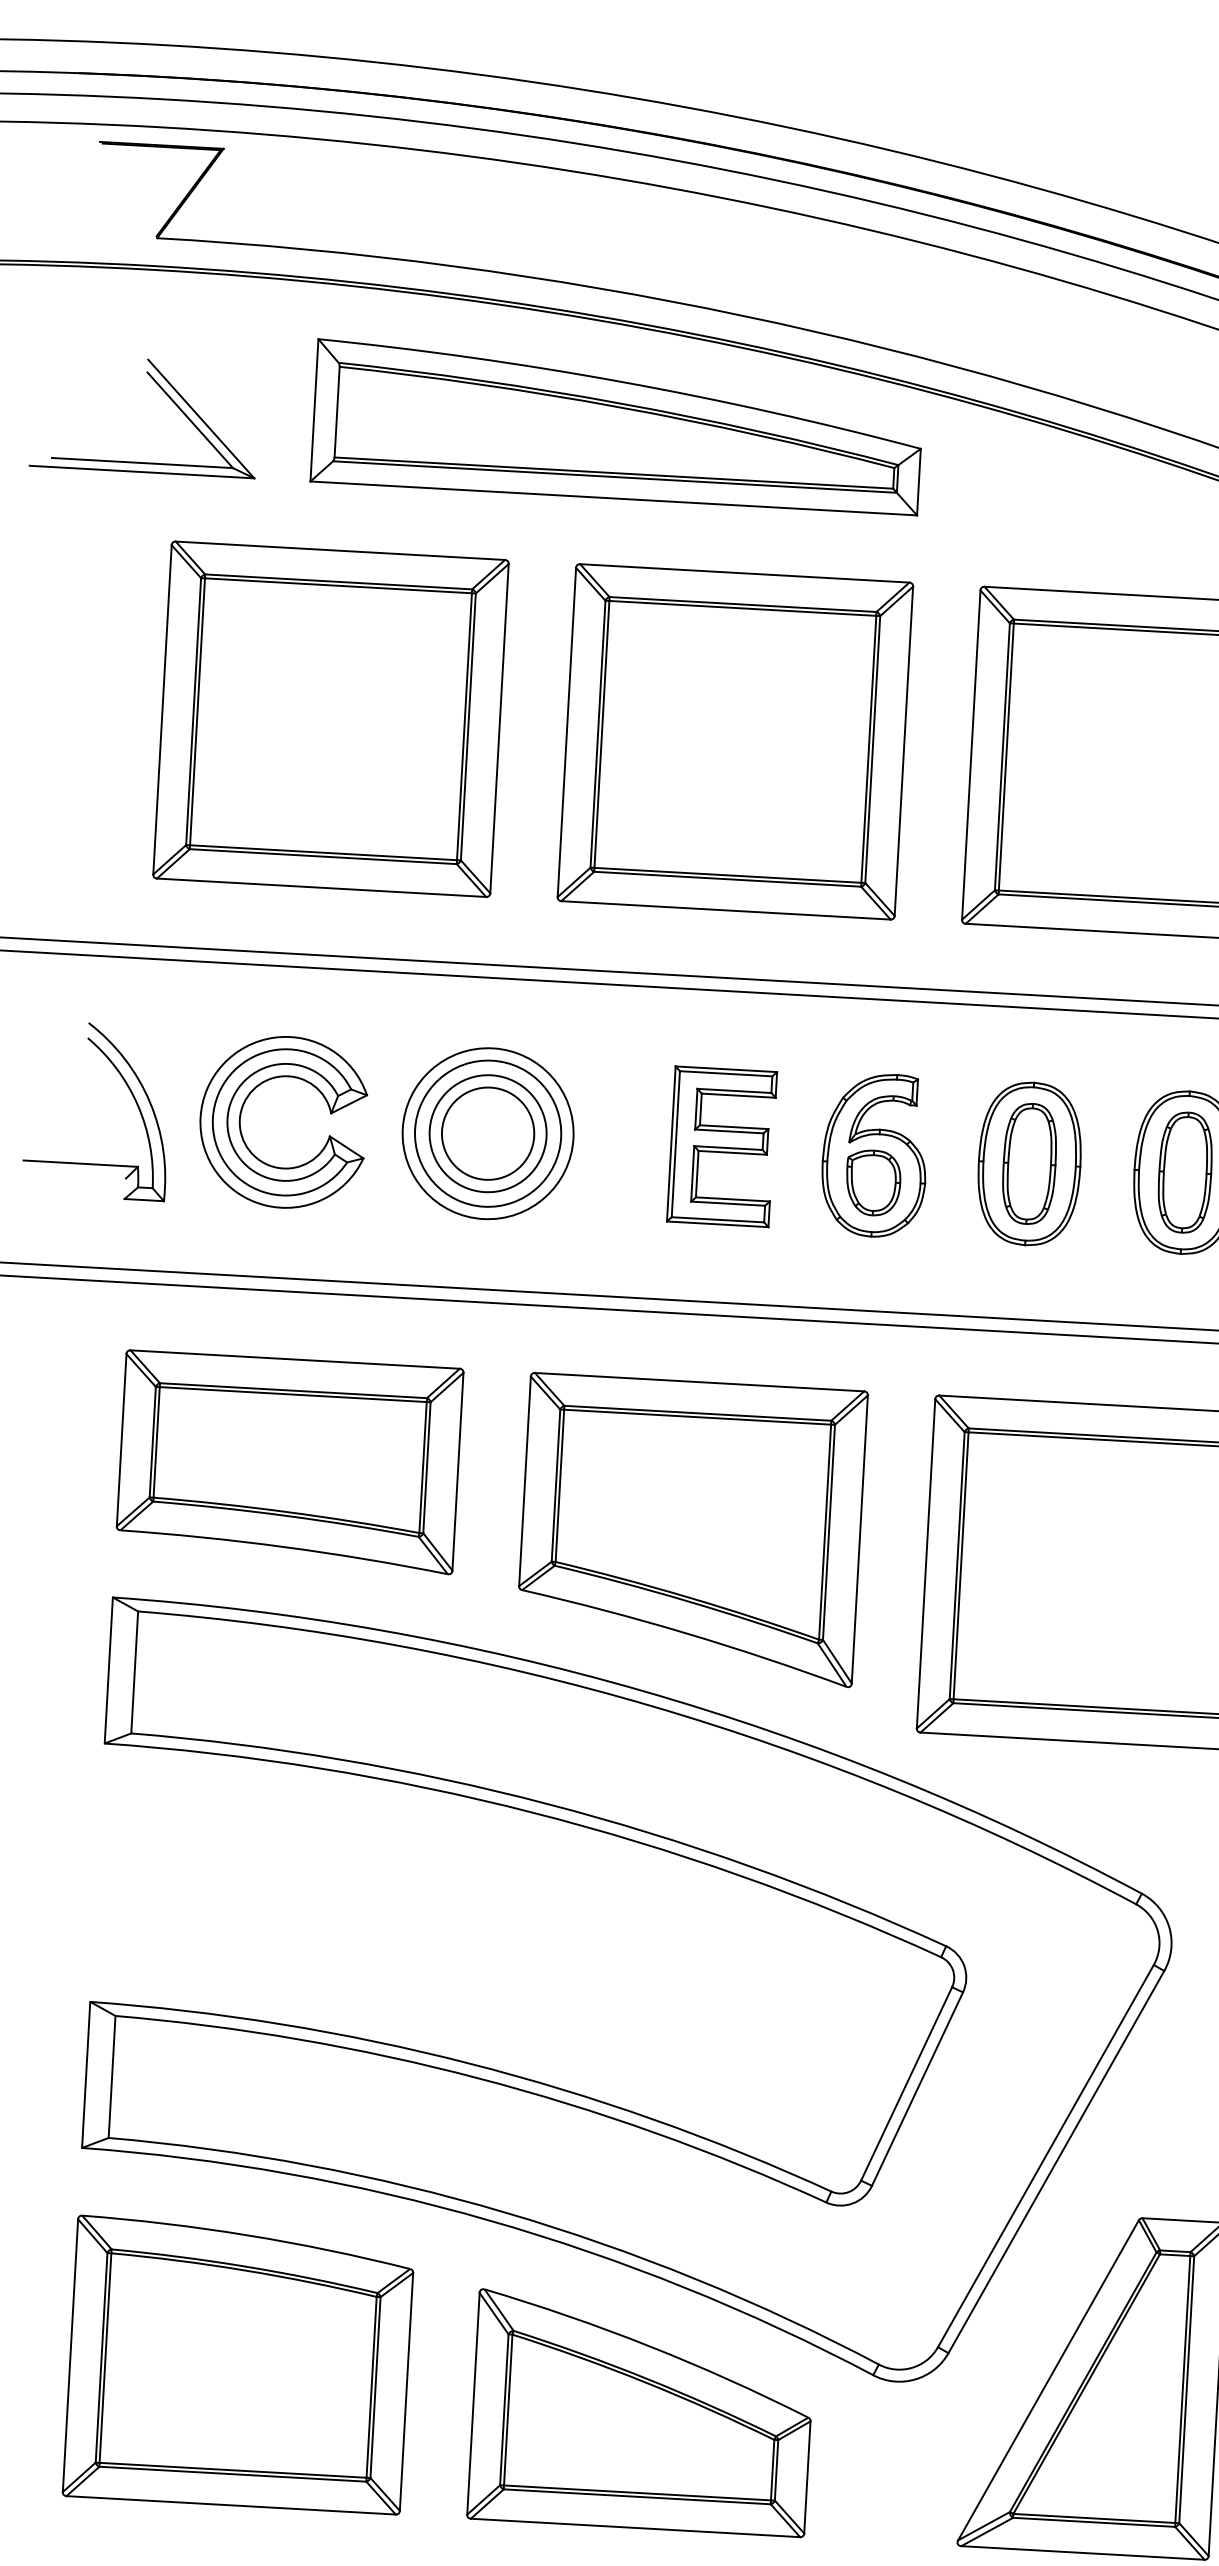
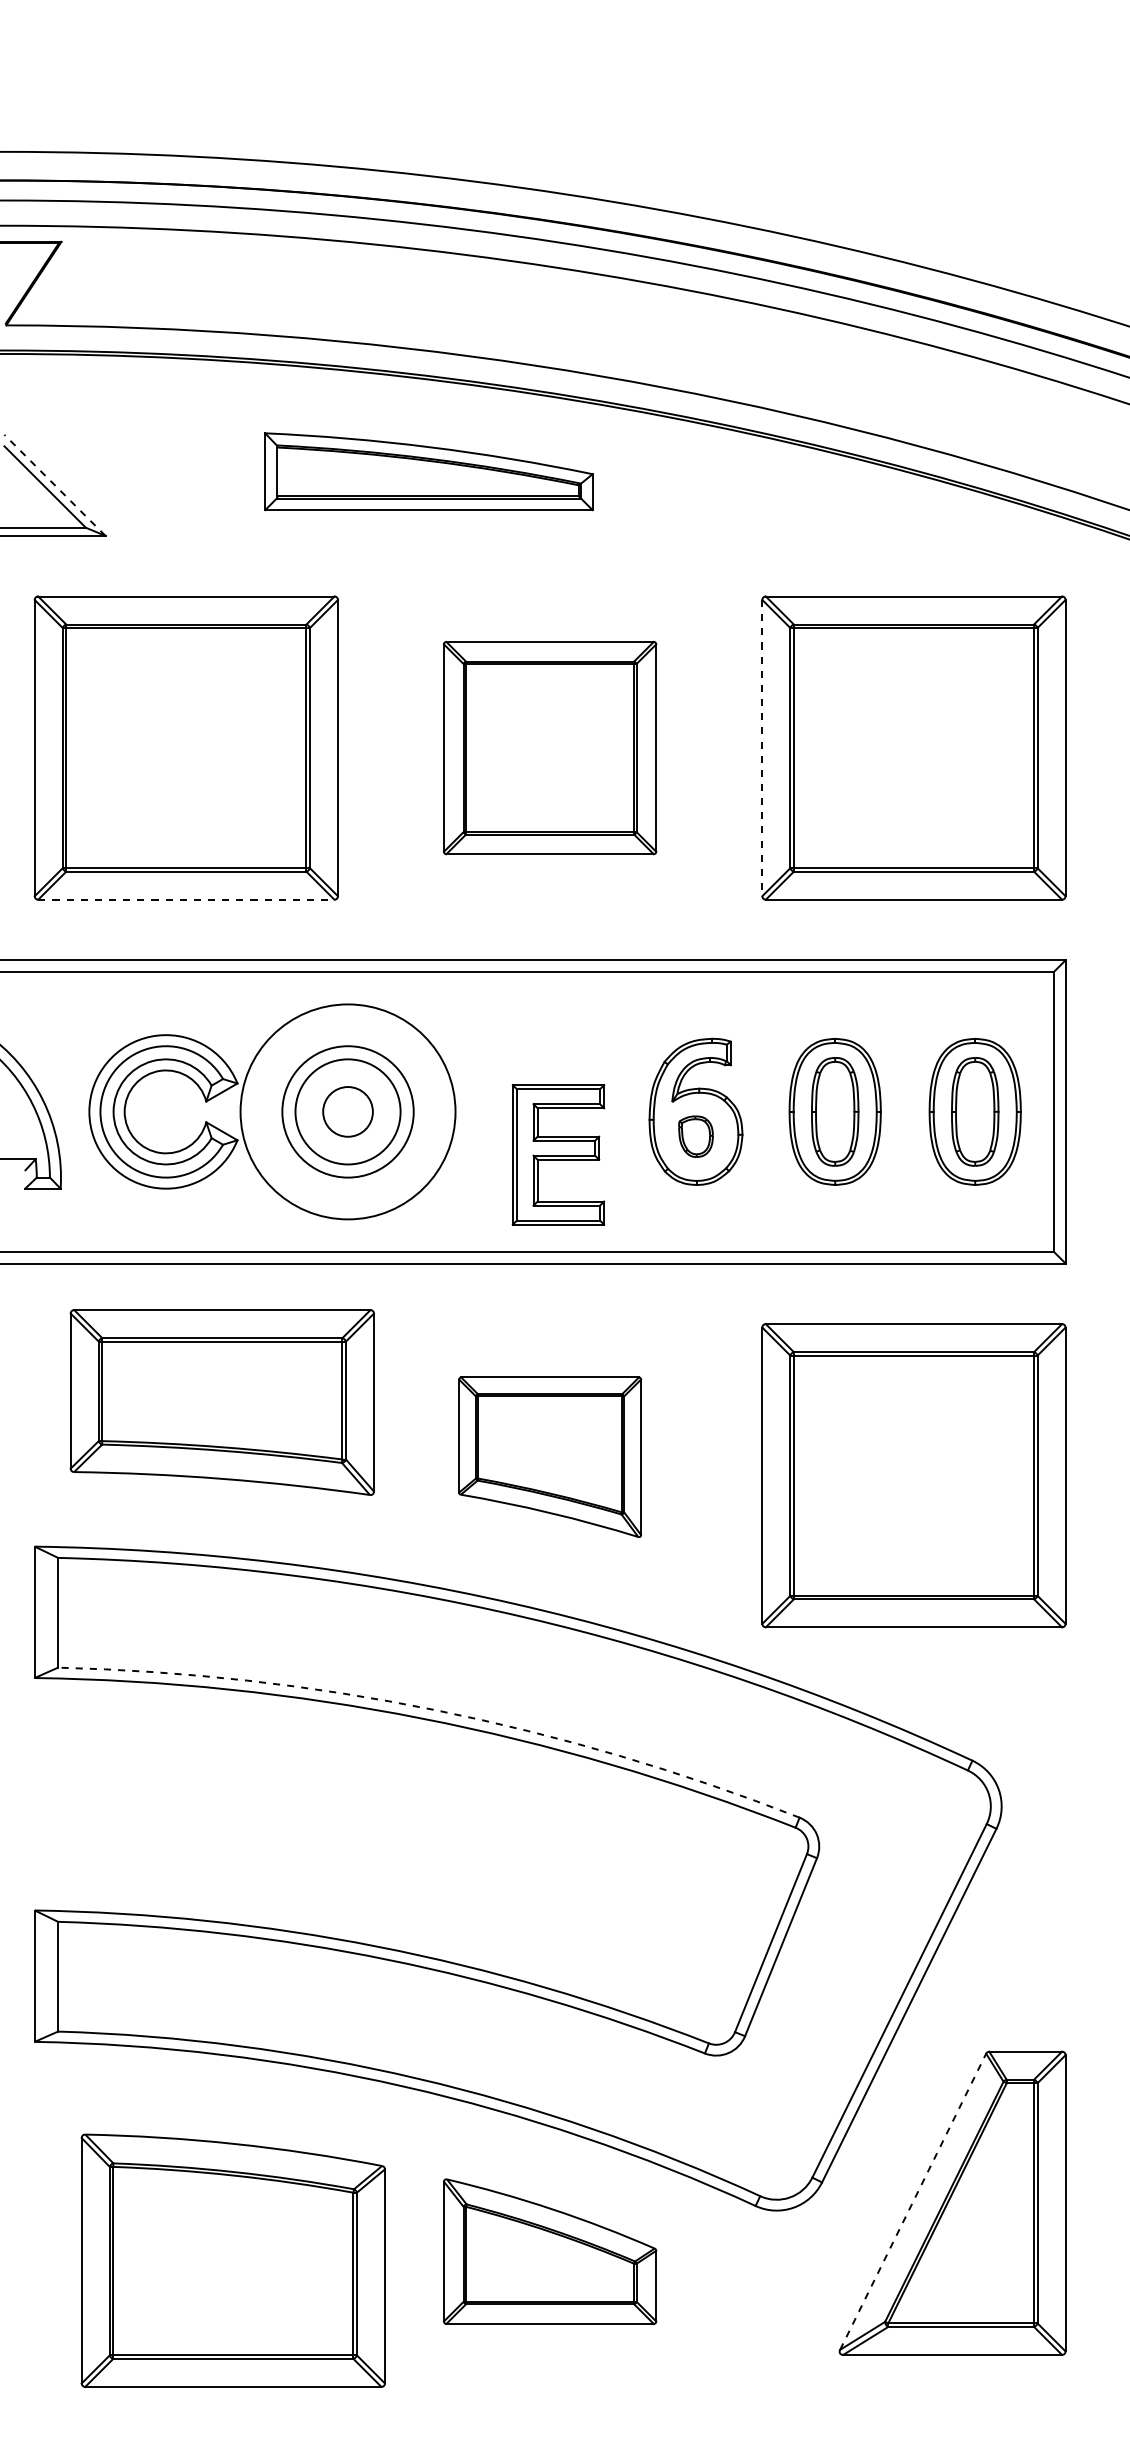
line: (200, 419) -> (54, 485), solid -> dashed
part: (617, 426) -> (428, 471), size x0.6
part: (734, 741) -> (549, 747), size x0.7
line: (971, 755) -> (762, 748), solid -> dashed
line: (321, 887) -> (186, 899), solid -> dashed
circle: (487, 1133) -> (347, 1111), size x0.6
circle: (487, 1133) -> (347, 1111), size x1.4
part: (722, 1146) -> (558, 1154), moved
part: (872, 1182) -> (695, 1136), size x0.7
part: (288, 1462) -> (221, 1402), moved
part: (690, 1530) -> (549, 1457), size x0.6
arc: (548, 1804) -> (435, 1710), solid -> dashed
part: (238, 2364) -> (232, 2260), moved
line: (1048, 2380) -> (913, 2201), solid -> dashed
part: (641, 2412) -> (549, 2251), size x0.7

